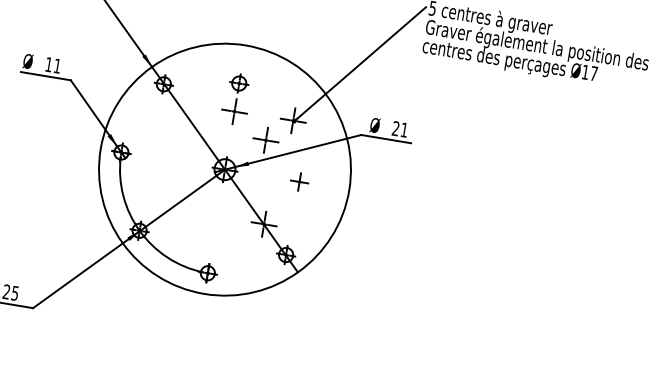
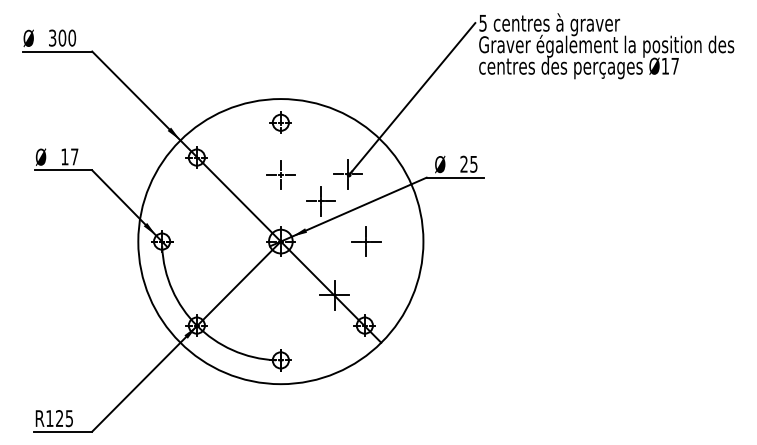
text: (57, 65) -> (74, 156), 11 -> 17
part: (238, 83) -> (280, 122), moved
text: (404, 130) -> (473, 164), 21 -> 25
part: (299, 181) -> (366, 241), size x1.43

